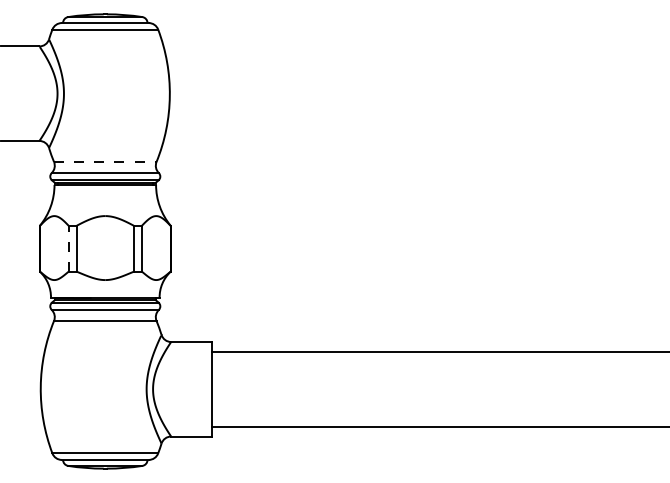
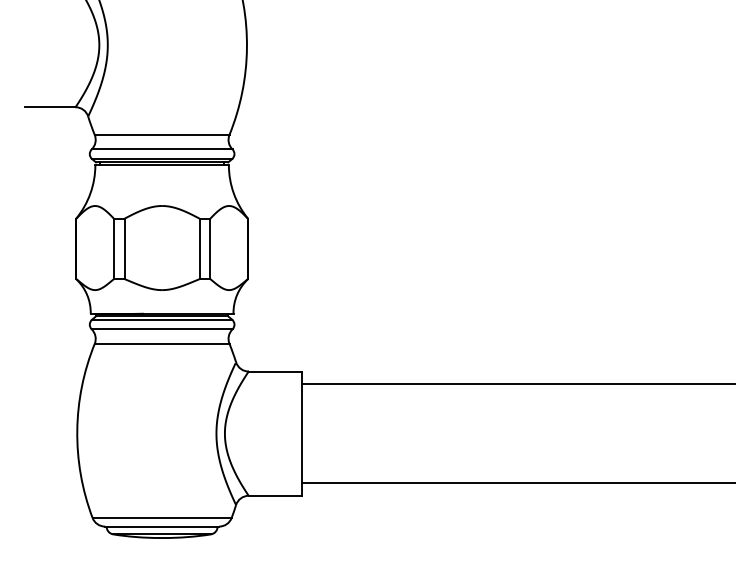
line: (105, 162) -> (162, 135), dashed -> solid
line: (68, 248) -> (113, 248), dashed -> solid

